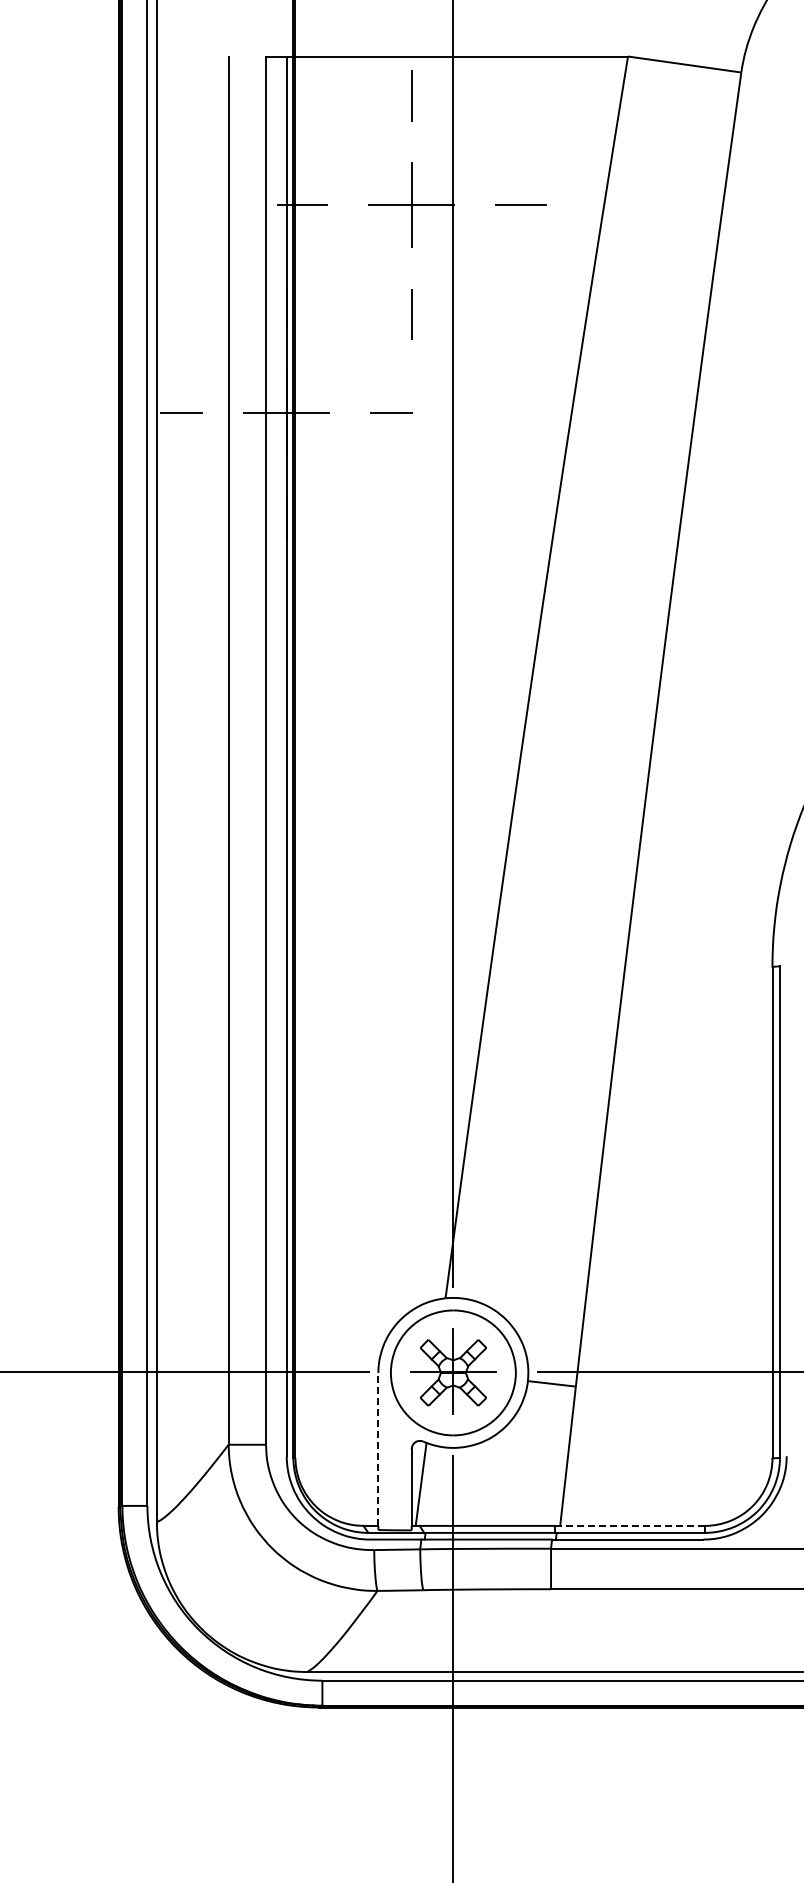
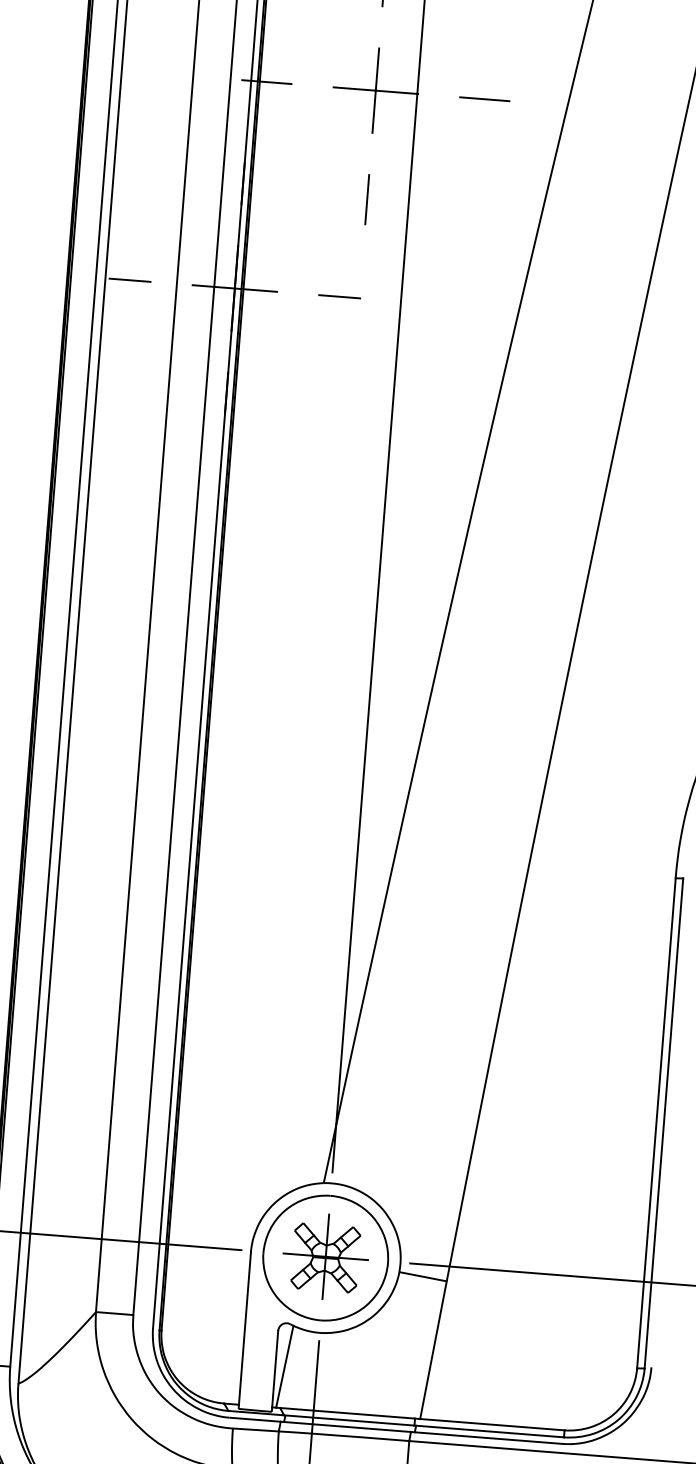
line: (378, 1448) -> (245, 1327), dashed -> solid
line: (632, 1525) -> (492, 1424), dashed -> solid

